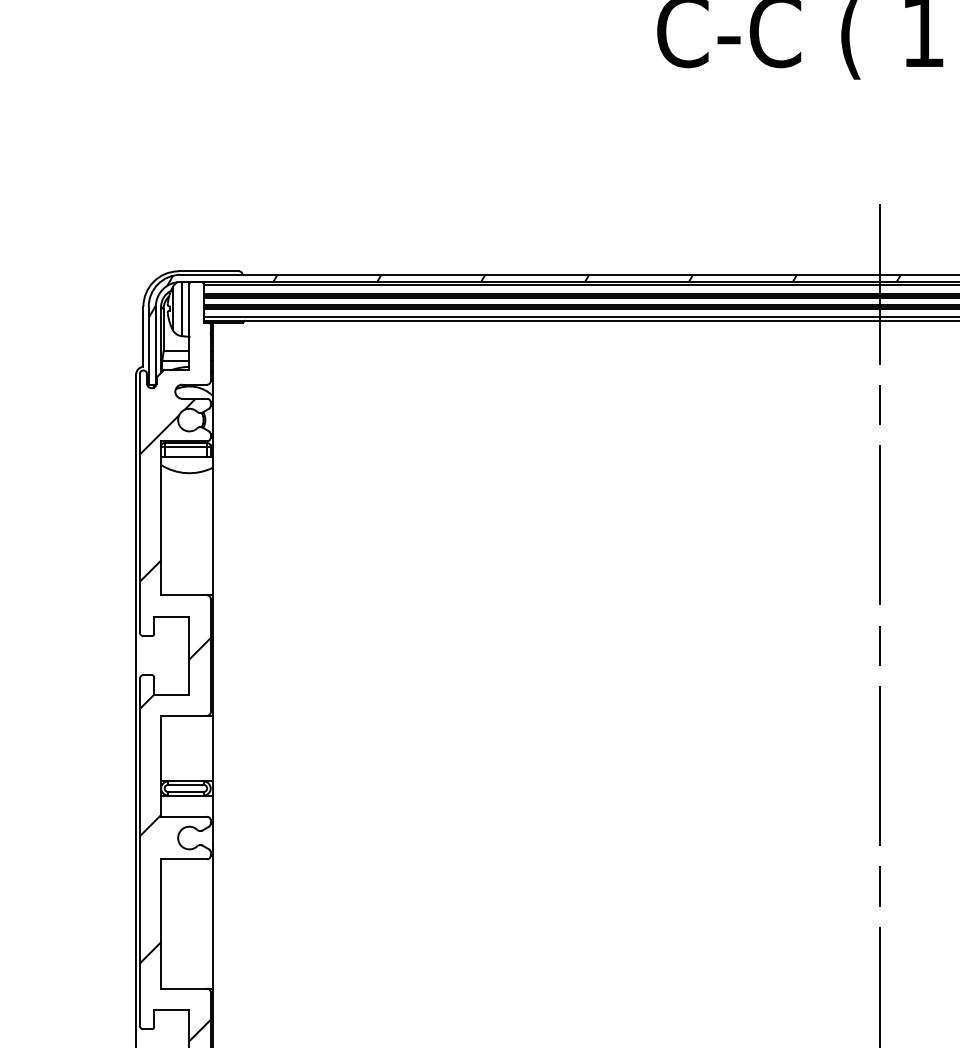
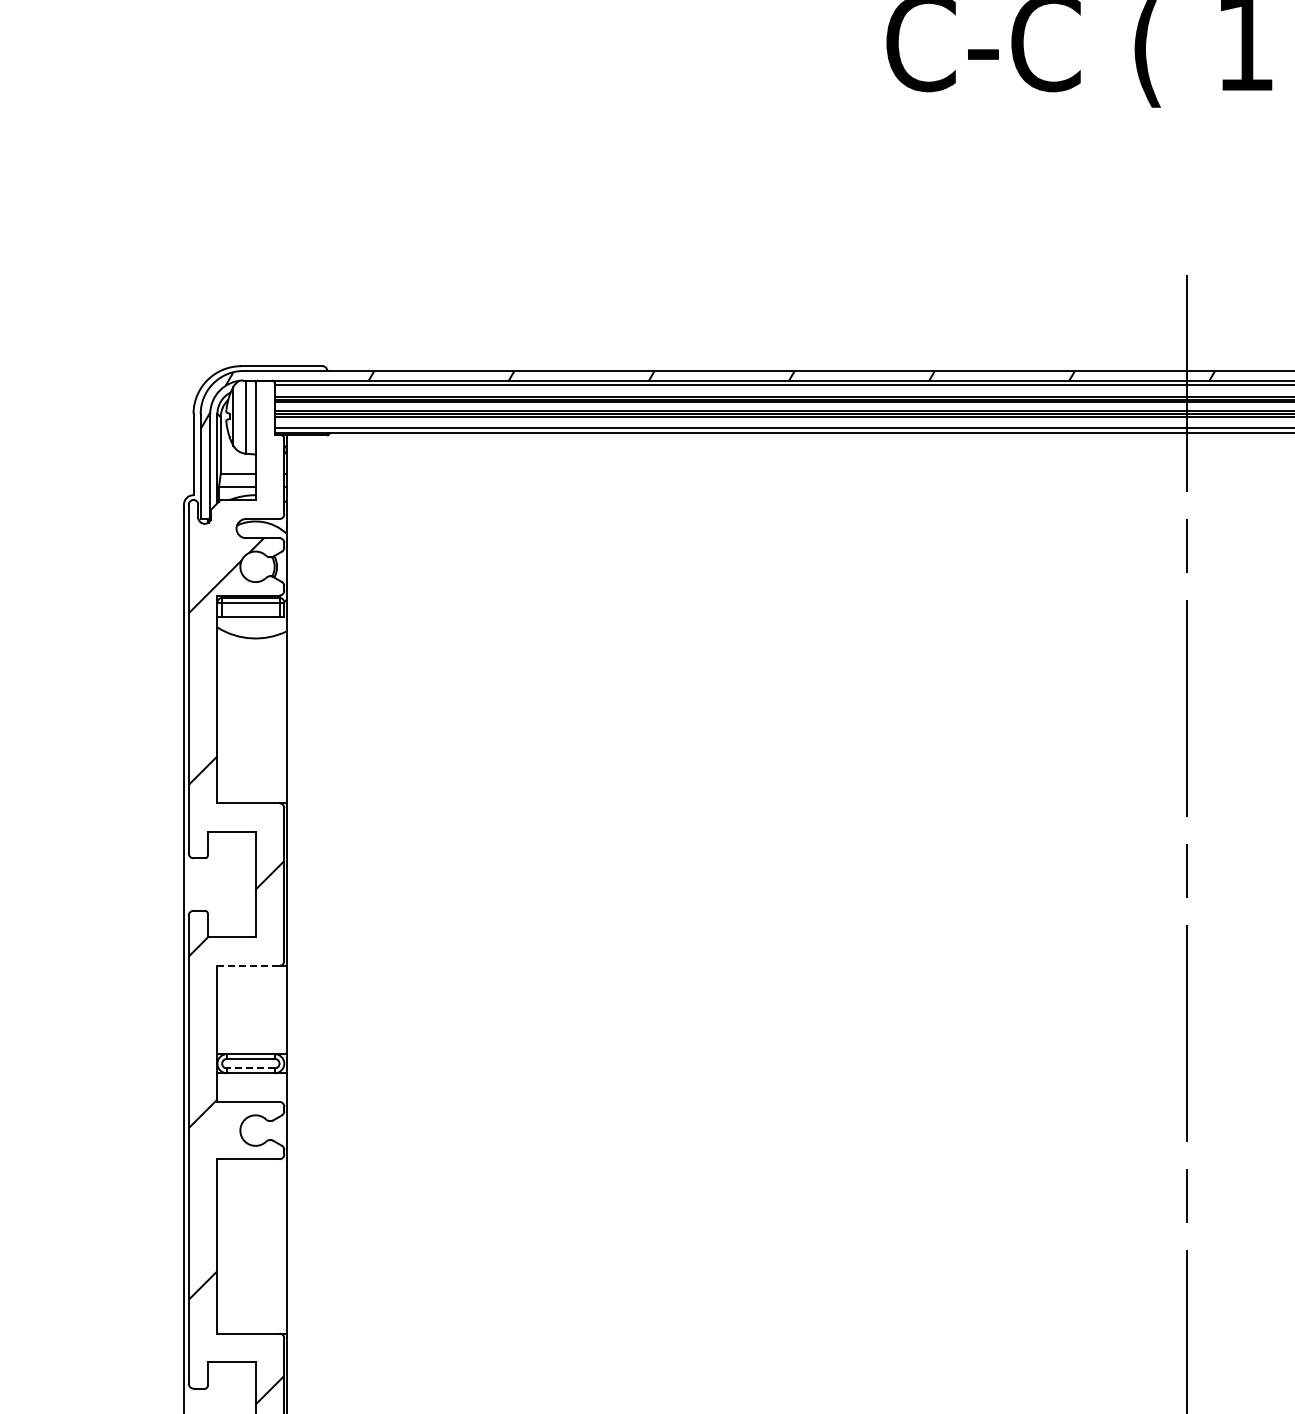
line: (184, 715) -> (248, 965), solid -> dashed
line: (185, 792) -> (250, 1068), solid -> dashed

